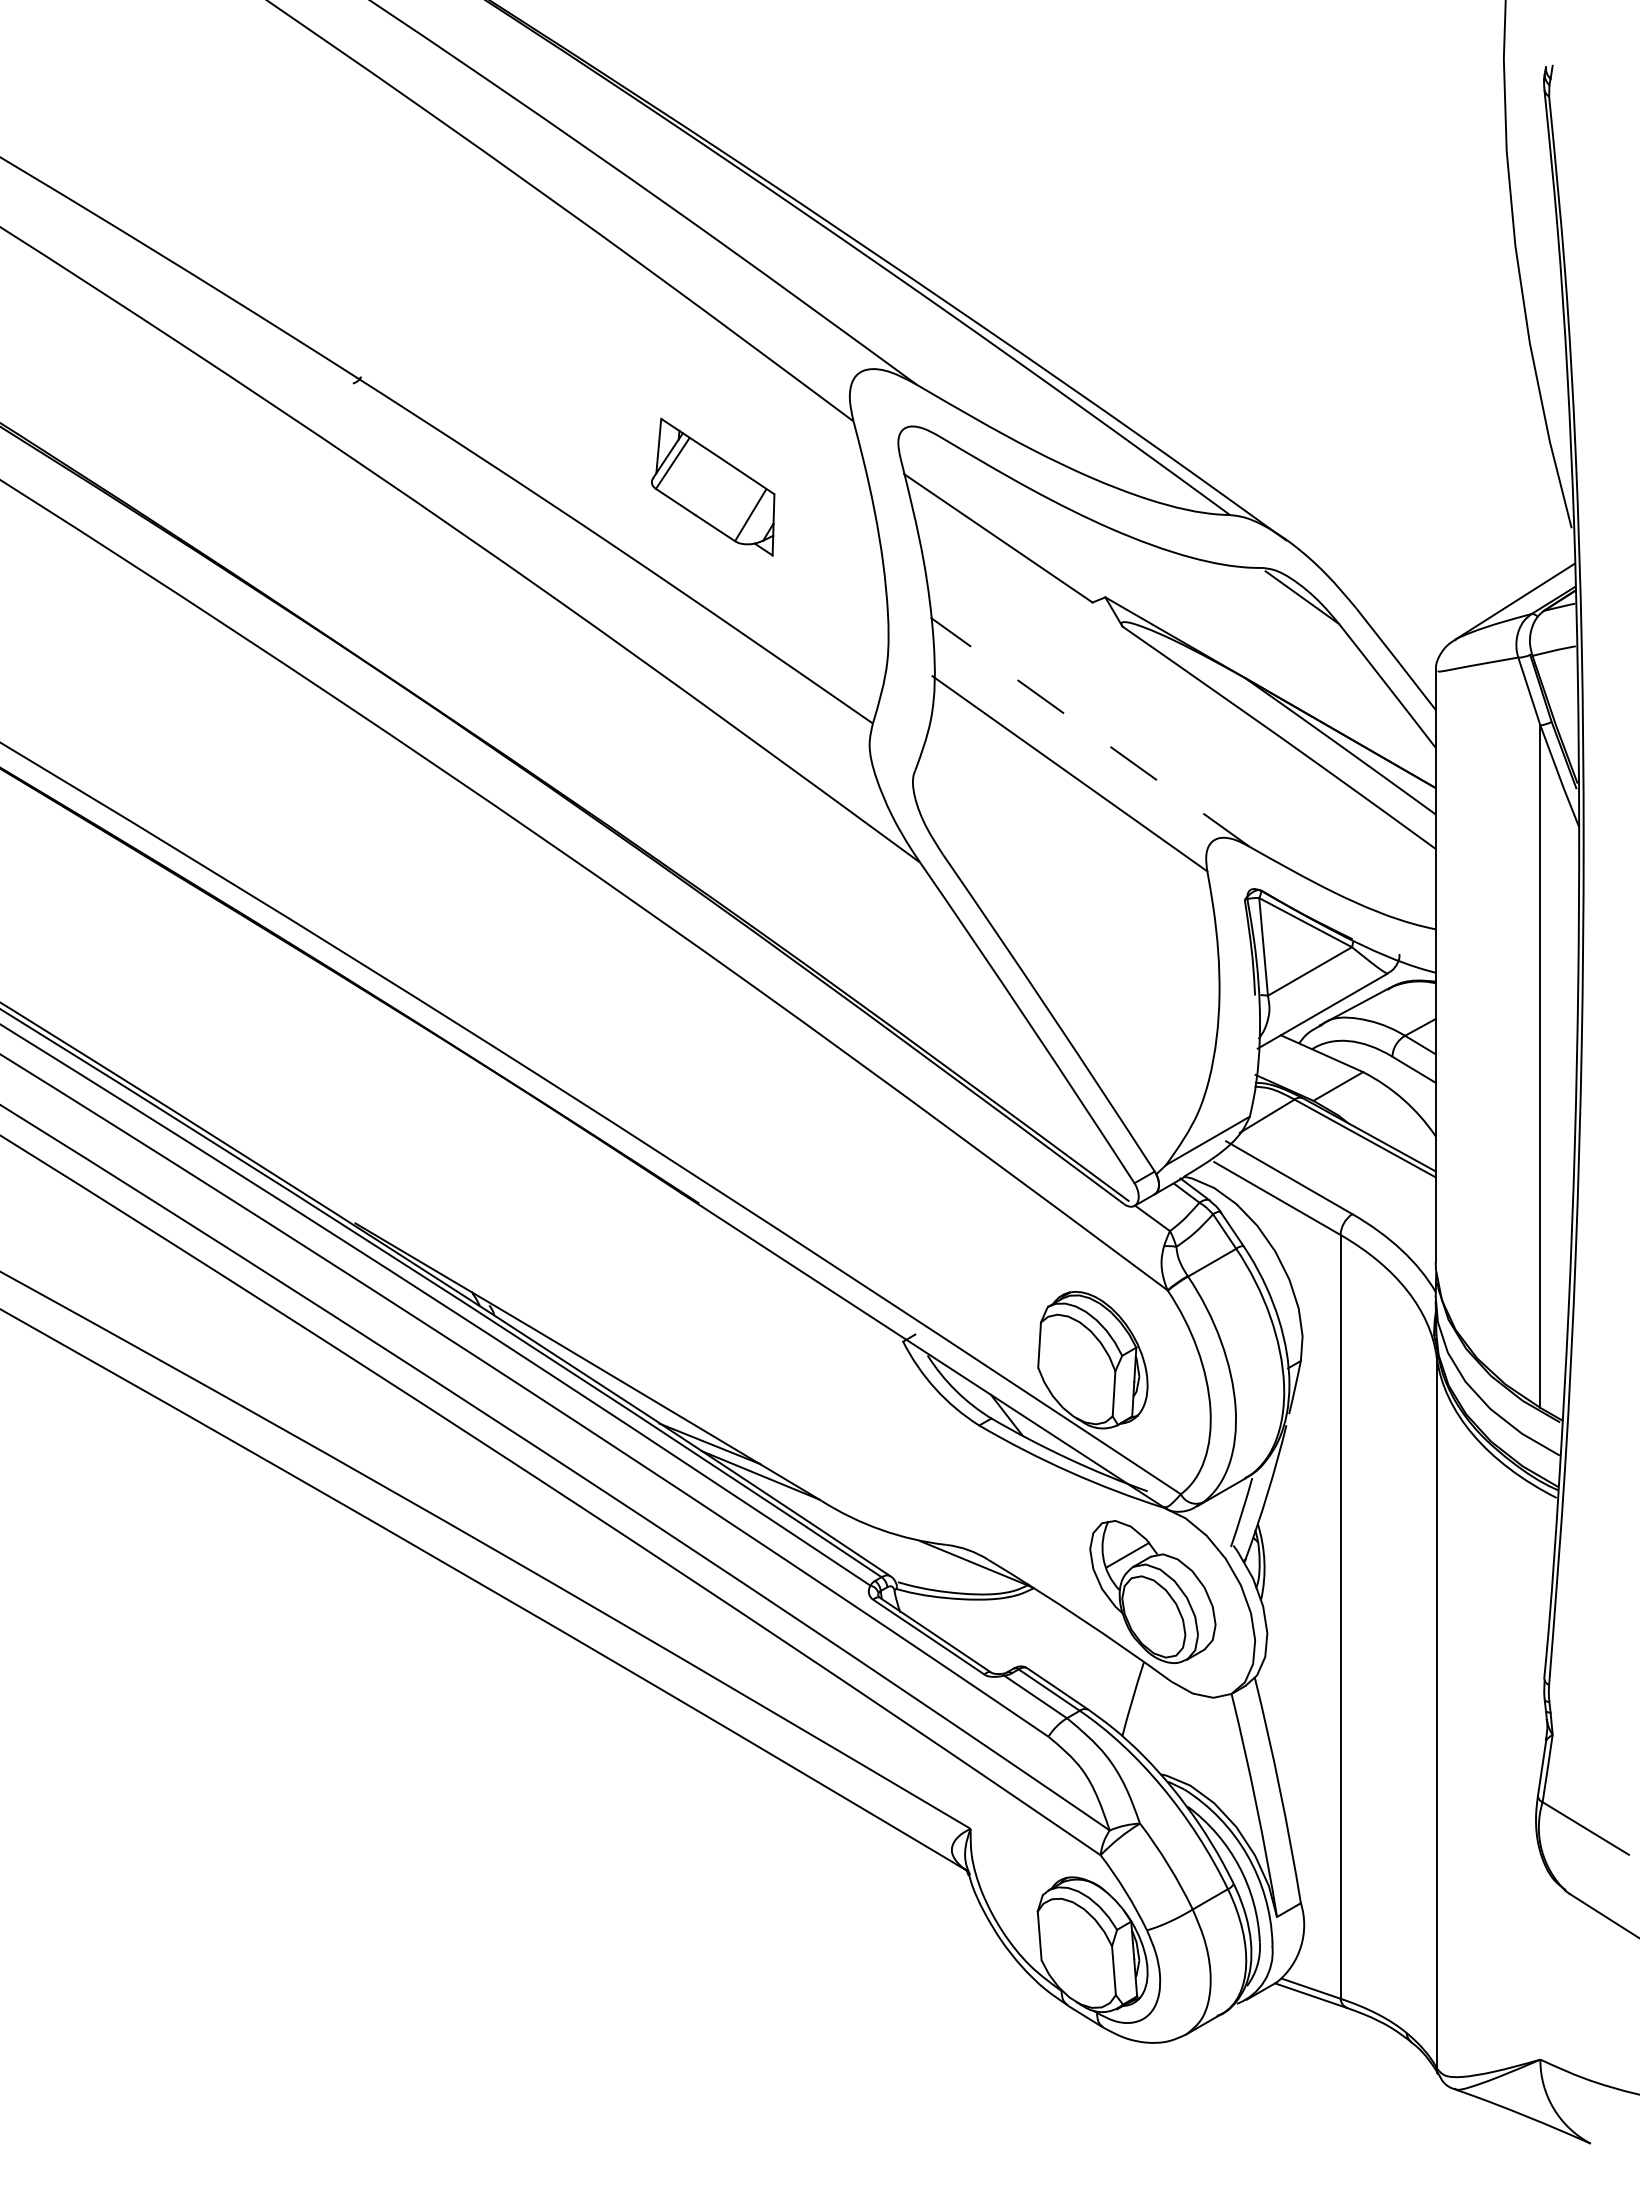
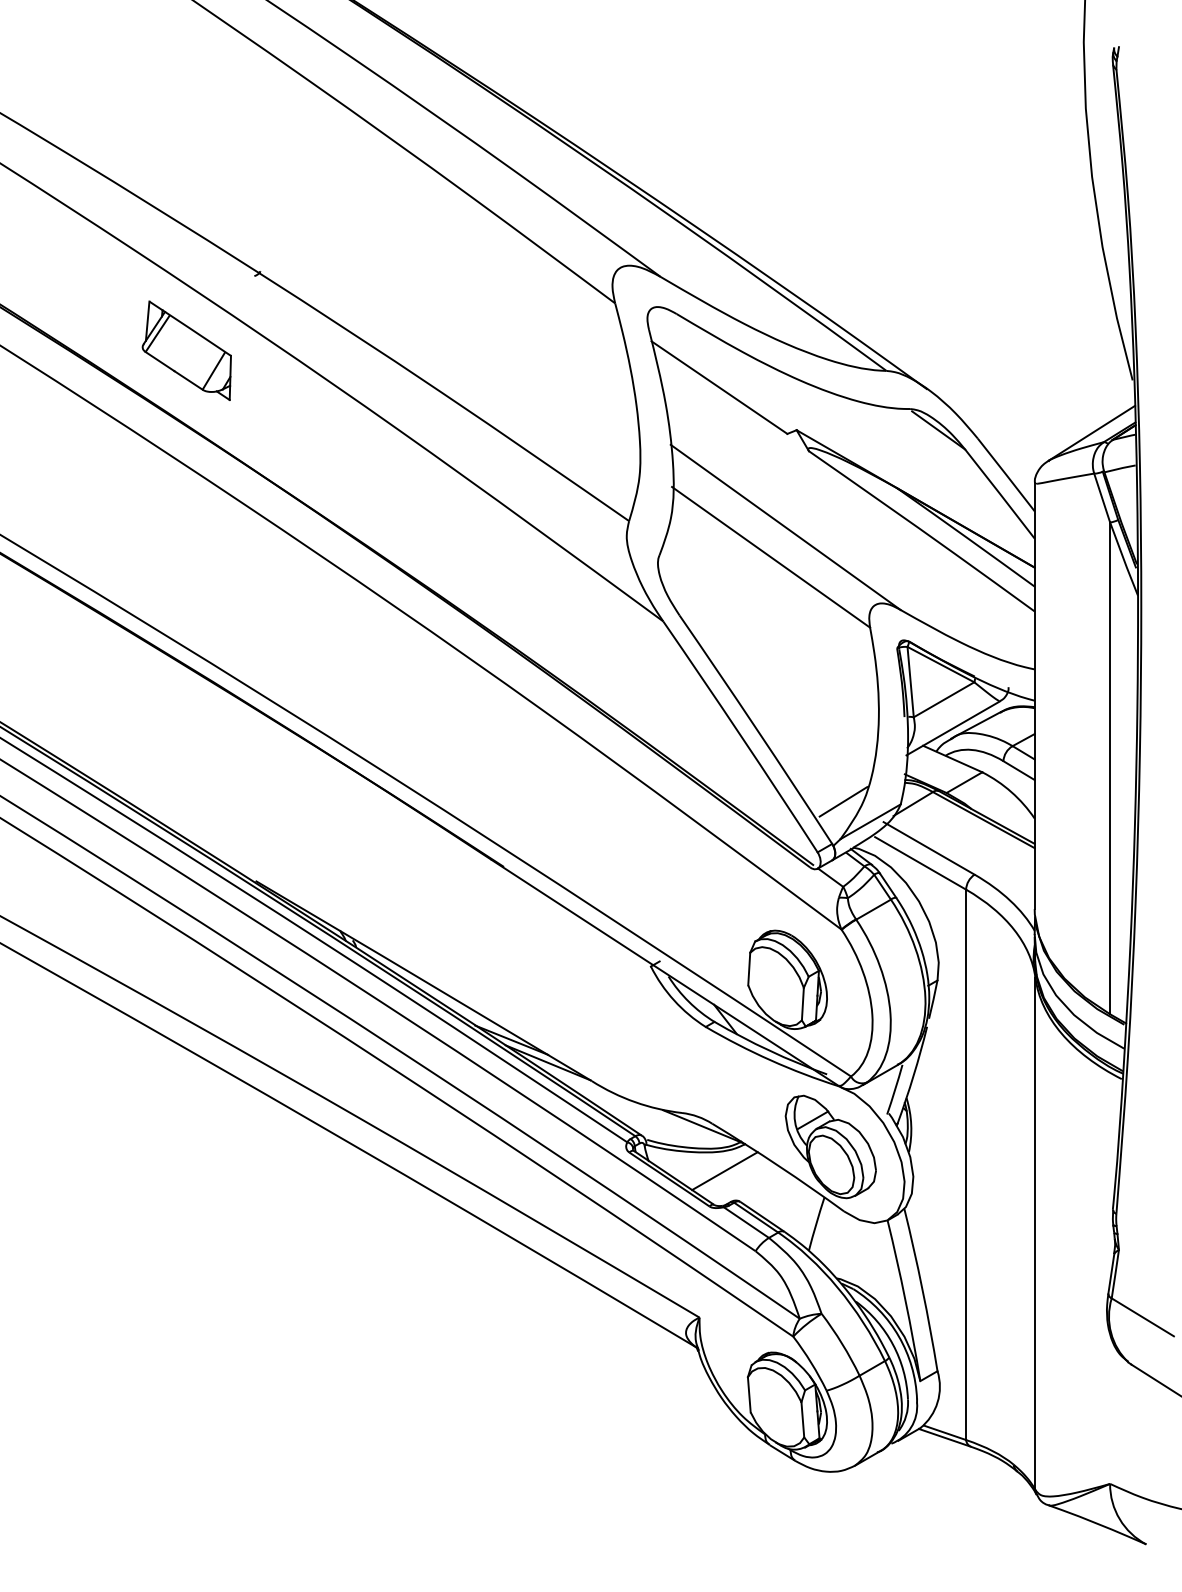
part: (713, 487) -> (187, 351), moved
line: (1089, 732) -> (785, 527), dashed -> solid
line: (1170, 1112) -> (843, 801), added
line: (1005, 1625) -> (724, 1171), added

